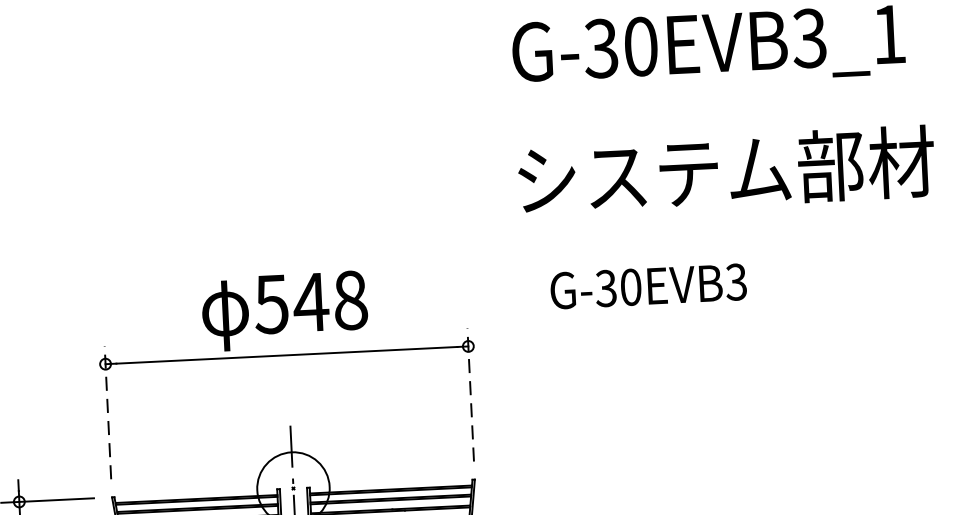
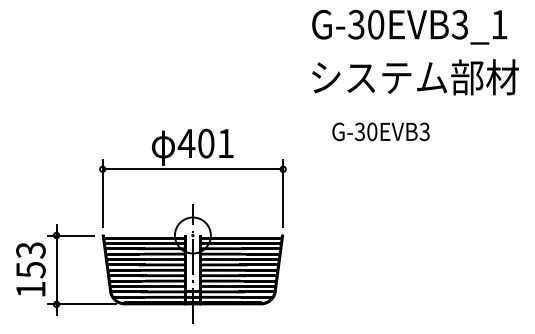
text: (726, 171) -> (415, 77), moved
text: (647, 285) -> (380, 131), moved
text: (309, 302) -> (205, 143), 548 -> 401
line: (471, 393) -> (283, 192), dashed -> solid
line: (107, 410) -> (102, 192), dashed -> solid

